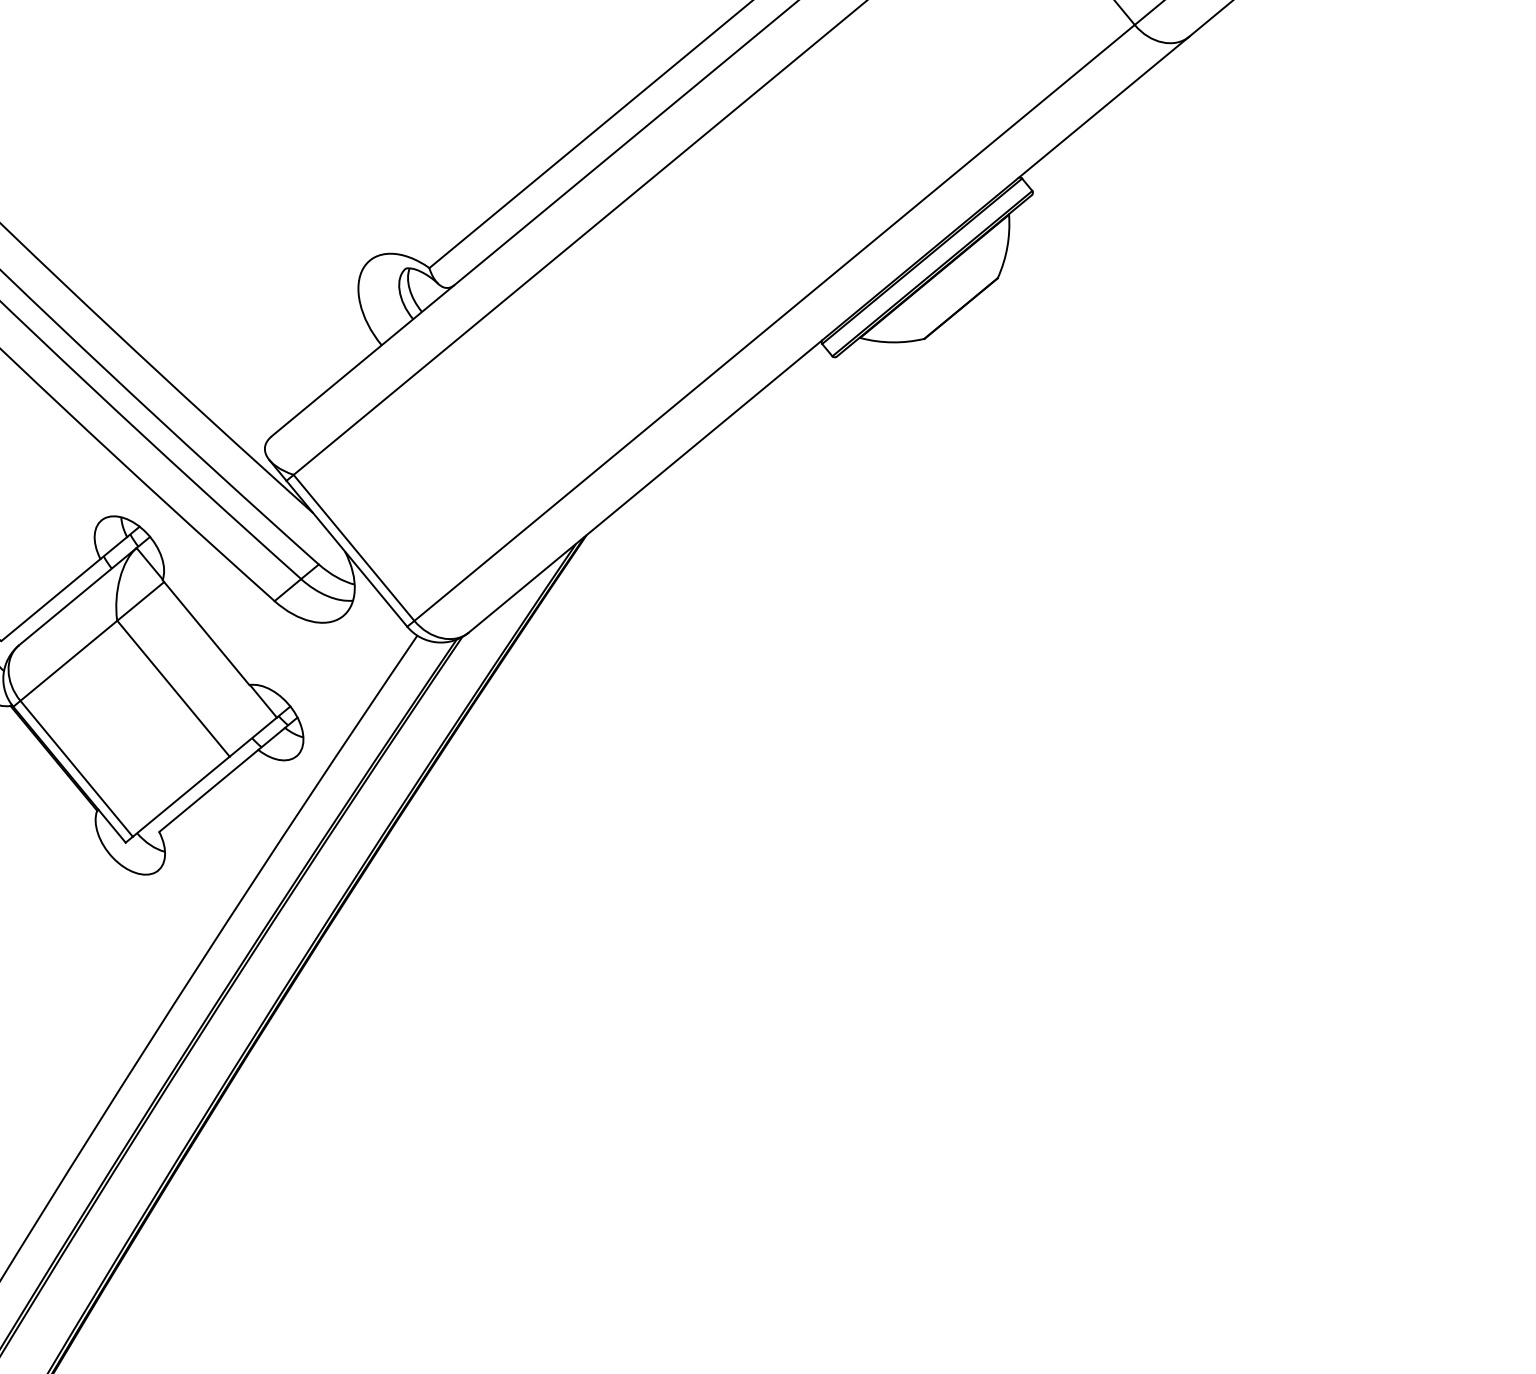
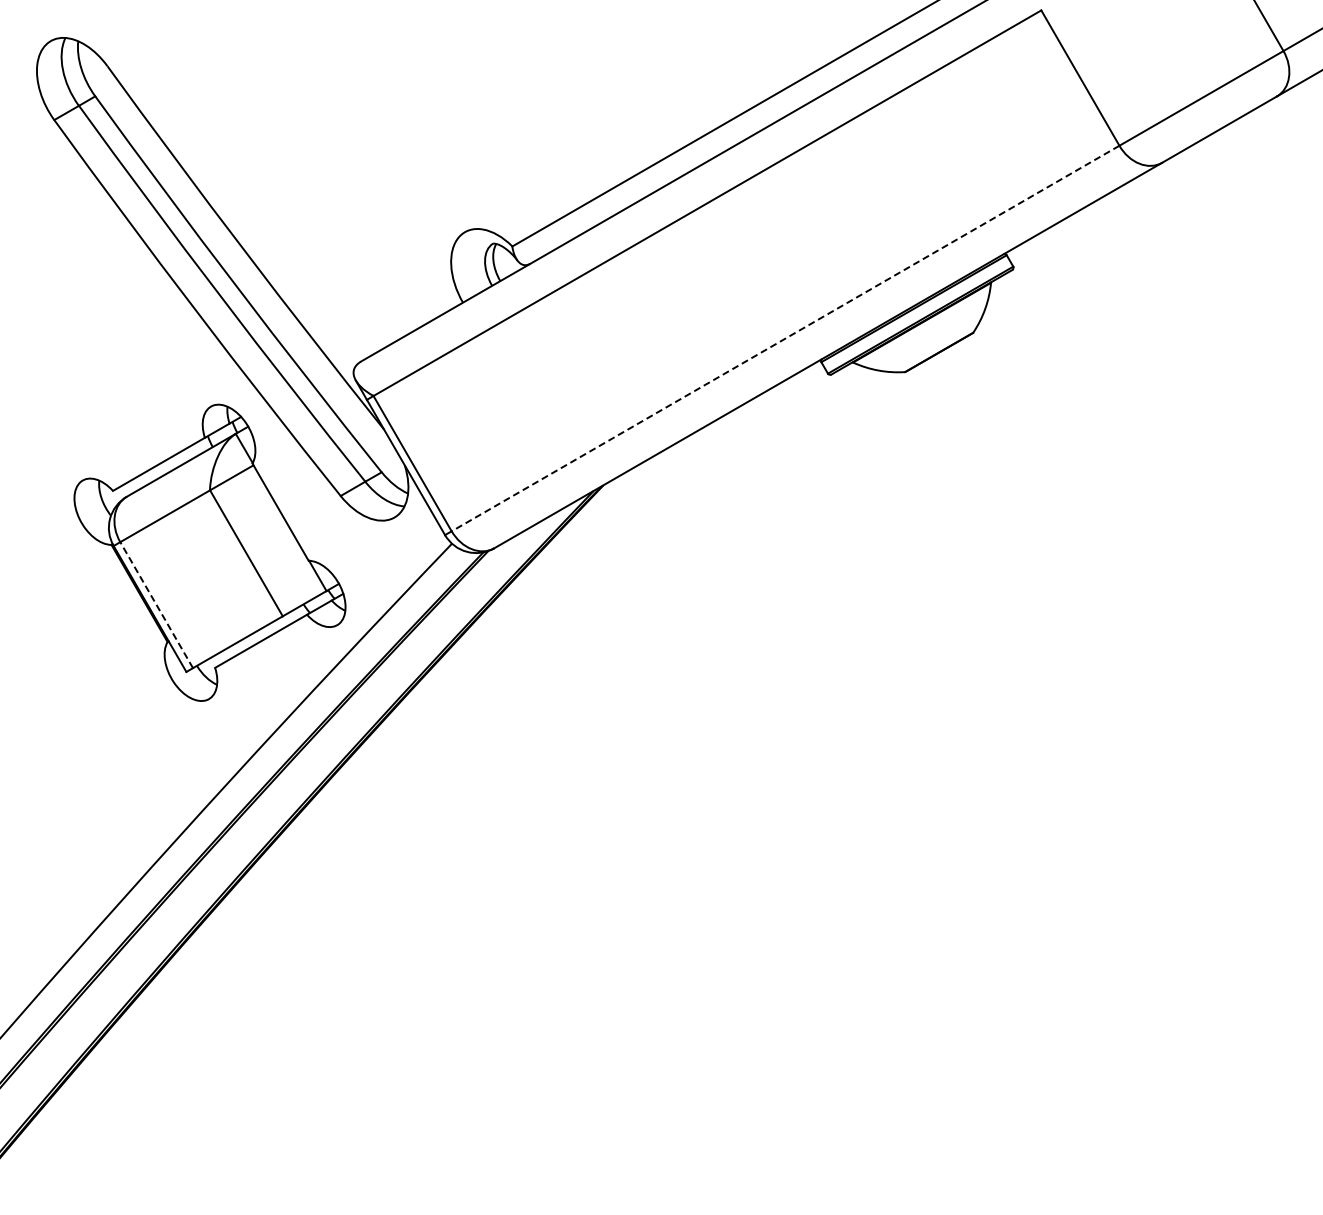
line: (774, 322) -> (785, 338), solid -> dashed
line: (76, 769) -> (156, 605), solid -> dashed

